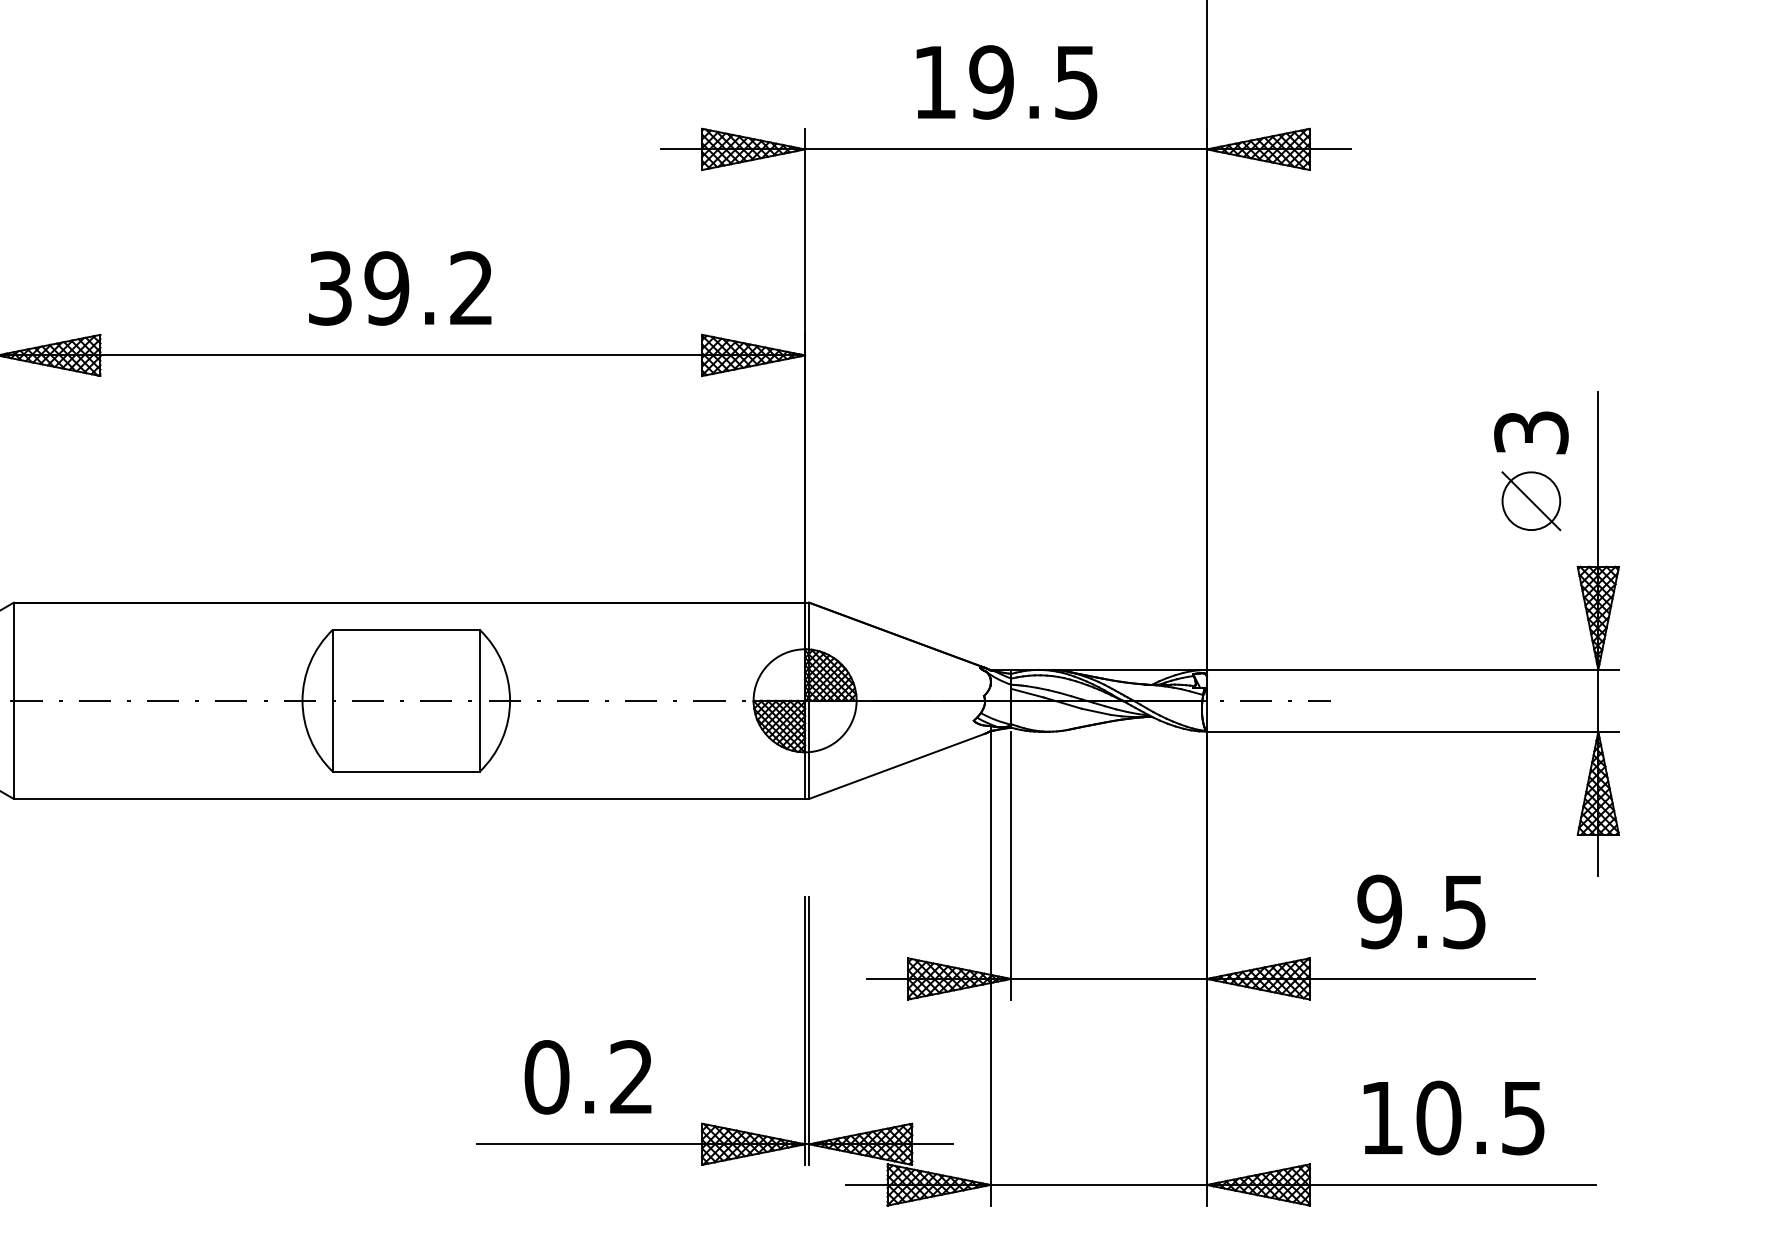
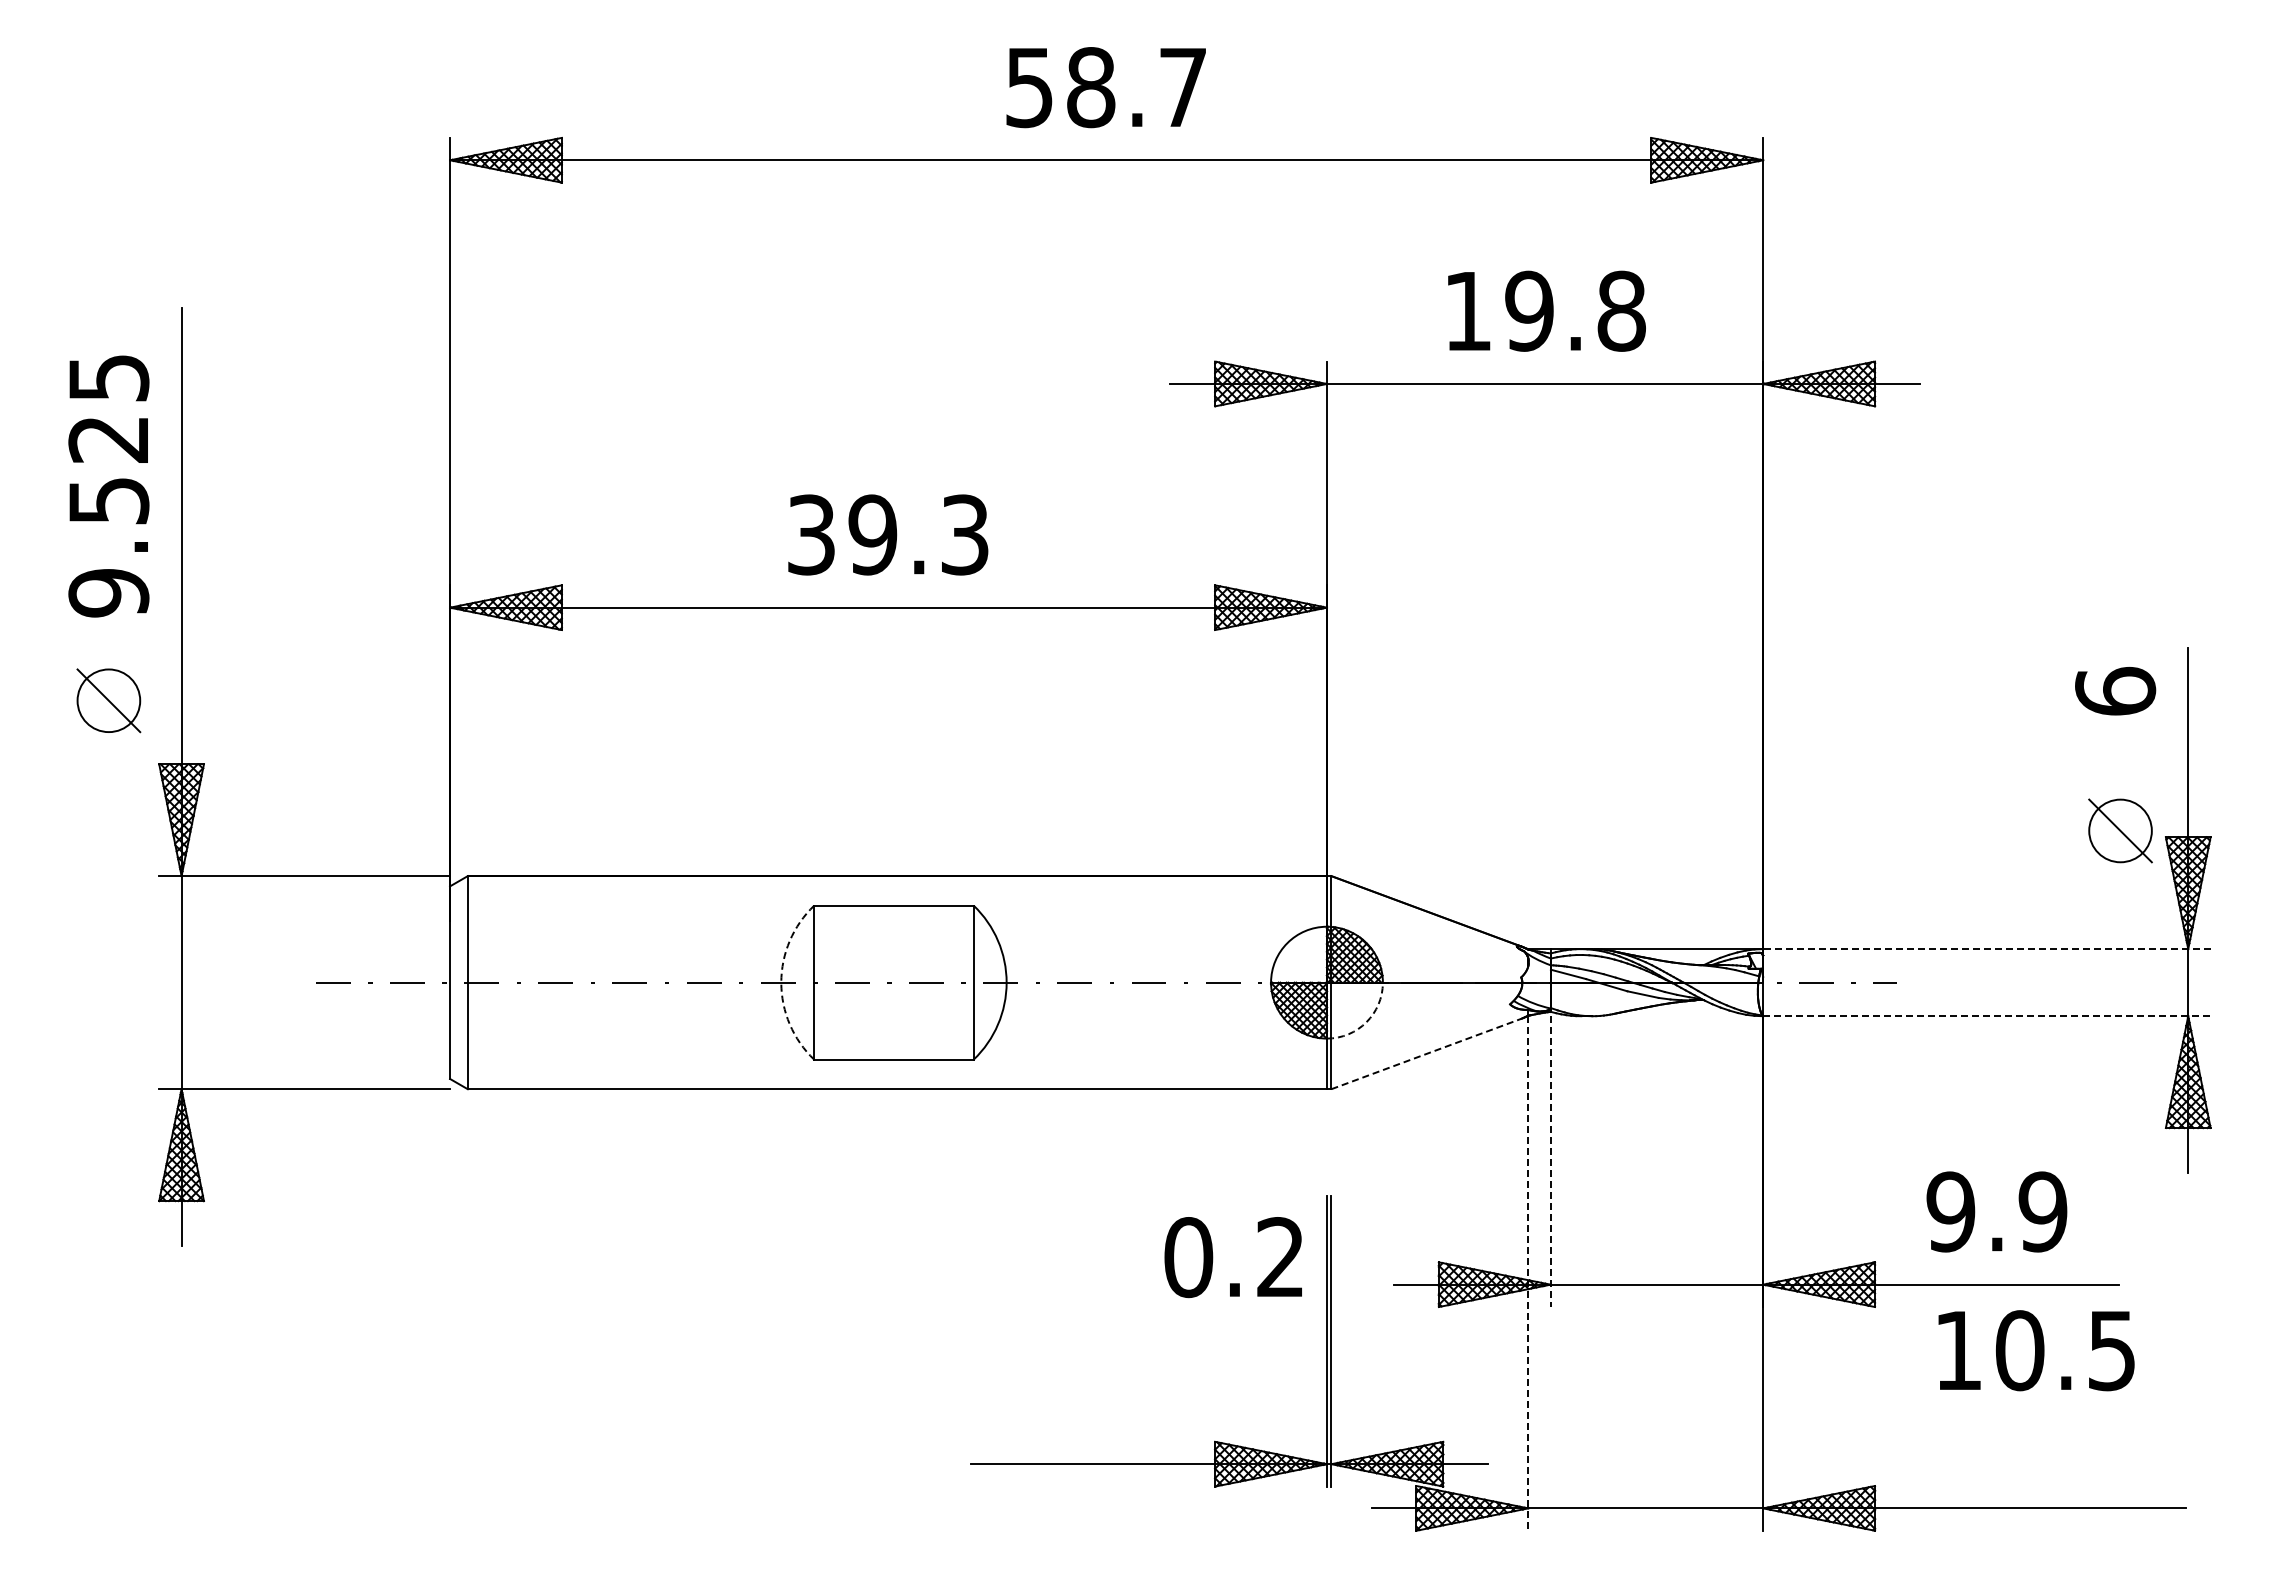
text: (1076, 81) -> (1621, 310), 19.5 -> 19.8
text: (471, 288) -> (964, 534), 39.2 -> 39.3
text: (1531, 431) -> (2115, 690), 3 -> 6
part: (1531, 500) -> (2120, 830), moved
line: (1412, 670) -> (1986, 949), solid -> dashed
arc: (302, 700) -> (781, 982), solid -> dashed
line: (1412, 731) -> (1986, 1016), solid -> dashed
arc: (841, 737) -> (1366, 1022), solid -> dashed
line: (896, 766) -> (1426, 1053), solid -> dashed
line: (1010, 866) -> (1550, 1162), solid -> dashed
text: (1464, 911) -> (2042, 1211), 9.5 -> 9.9
line: (990, 968) -> (1528, 1273), solid -> dashed
text: (587, 1077) -> (1232, 1257), moved
text: (1453, 1117) -> (2036, 1350), moved

